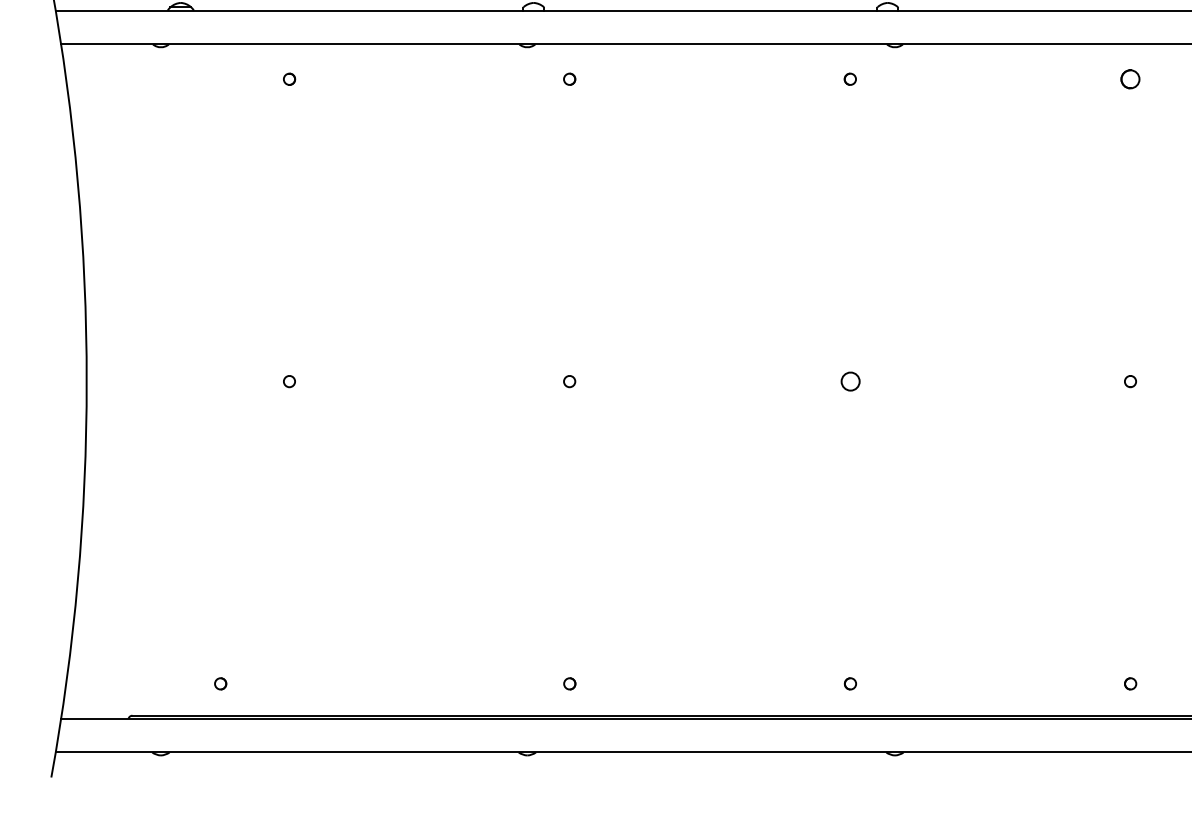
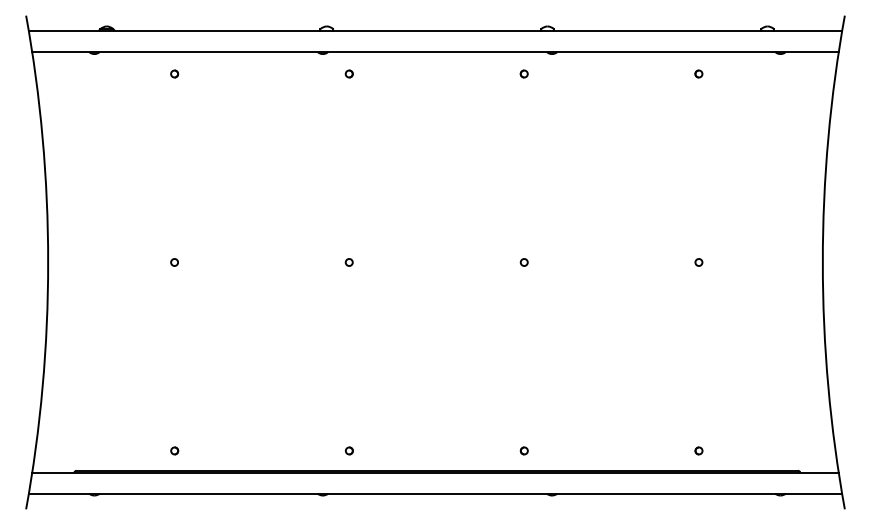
part: (1129, 78) -> (698, 73), size x0.62
part: (849, 381) -> (523, 262), size x0.62
part: (220, 683) -> (174, 450), moved

